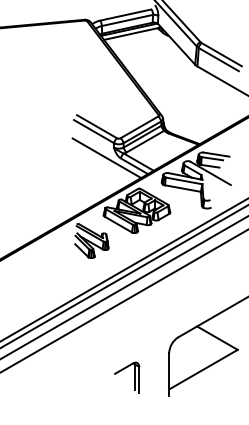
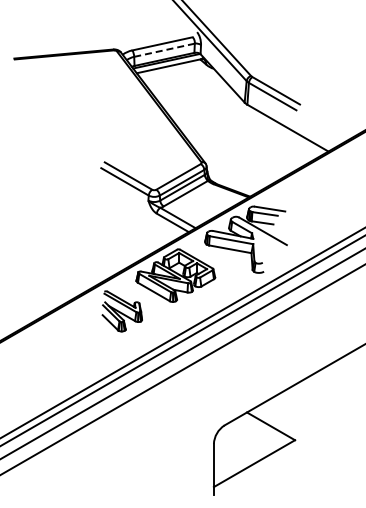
line: (127, 20) -> (164, 50), solid -> dashed
line: (106, 157) -> (139, 212), removed
part: (123, 370) -> (159, 464), removed

